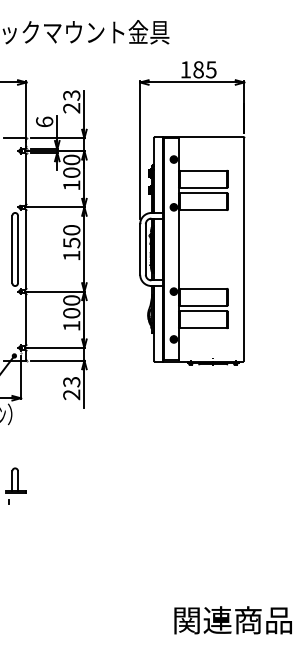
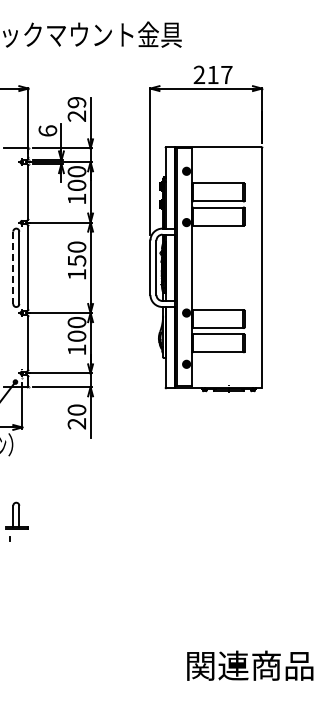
text: (198, 69) -> (212, 74), 185 -> 217
text: (72, 95) -> (77, 102), 23 -> 29
line: (12, 250) -> (13, 268), solid -> dashed
text: (71, 381) -> (76, 409), 23 -> 20

